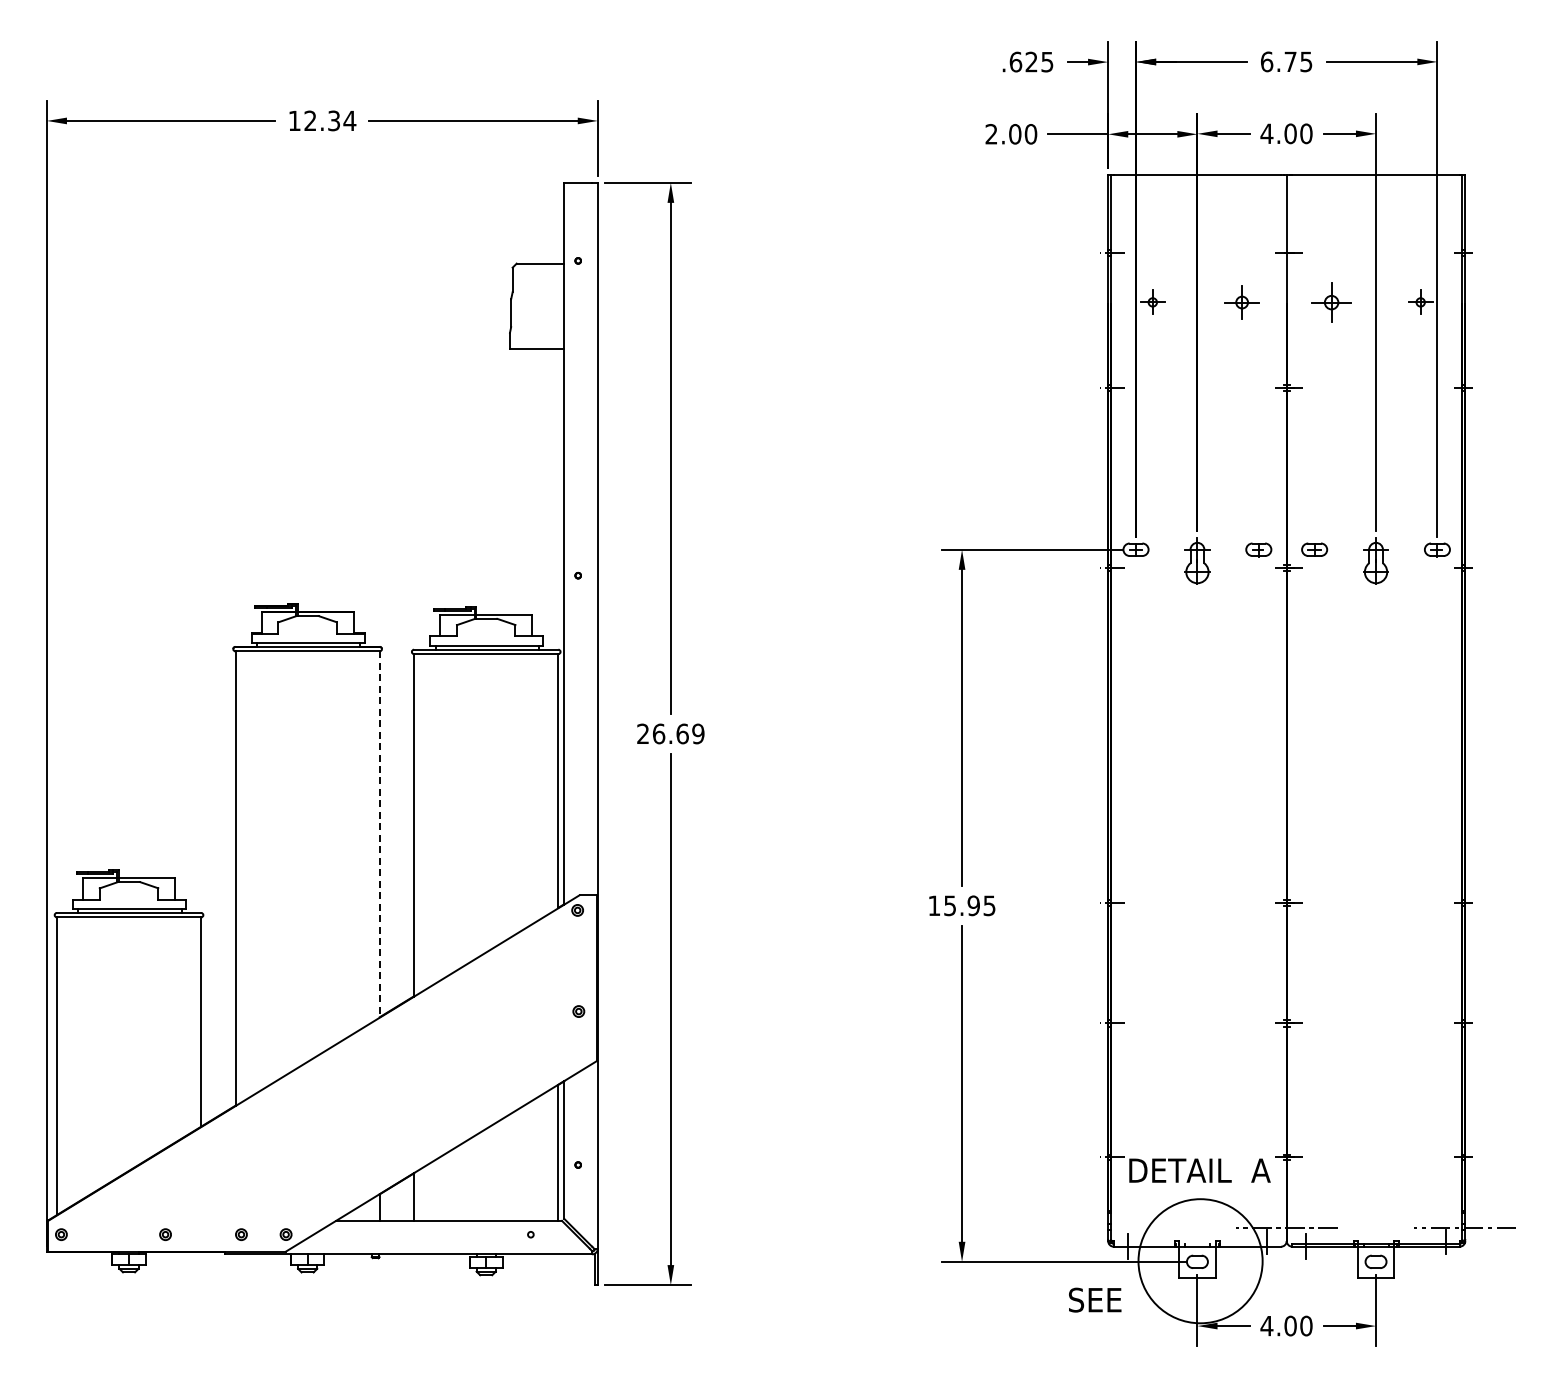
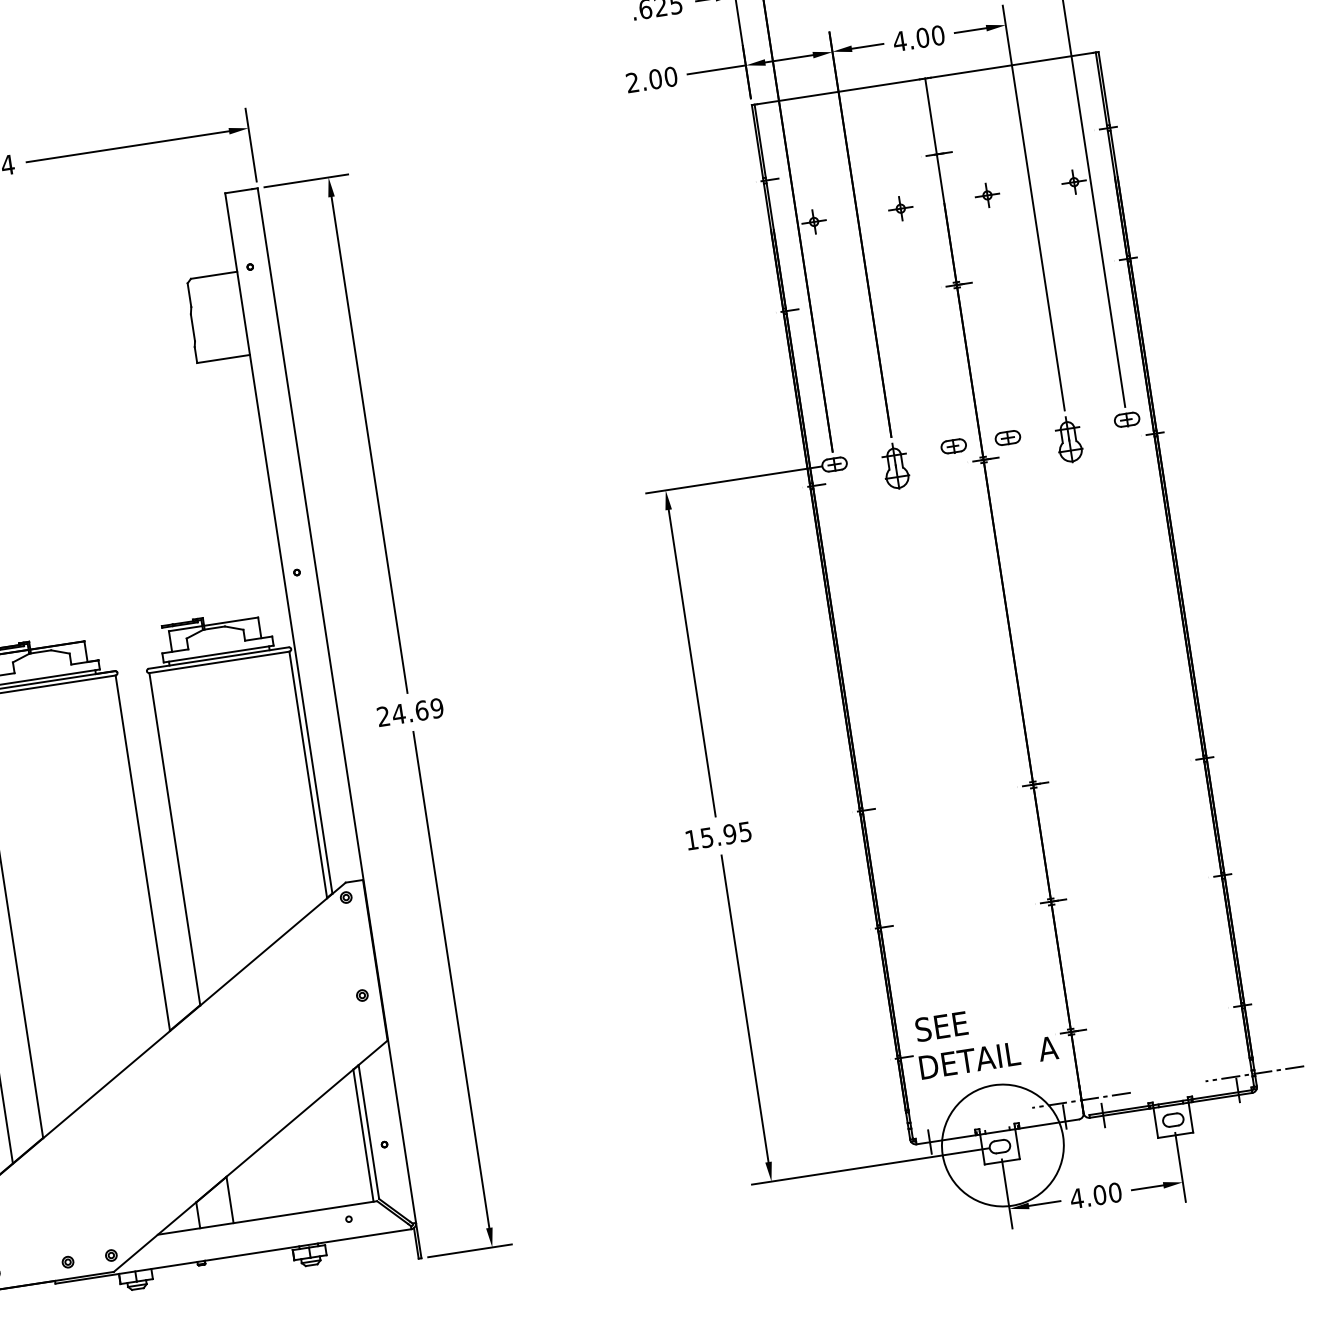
part: (1241, 301) -> (900, 207), size x0.71
part: (1330, 301) -> (986, 194), size x0.62
text: (658, 733) -> (398, 713), 26.69 -> 24.69
line: (379, 835) -> (142, 854), dashed -> solid
text: (1095, 1299) -> (941, 1025), moved

